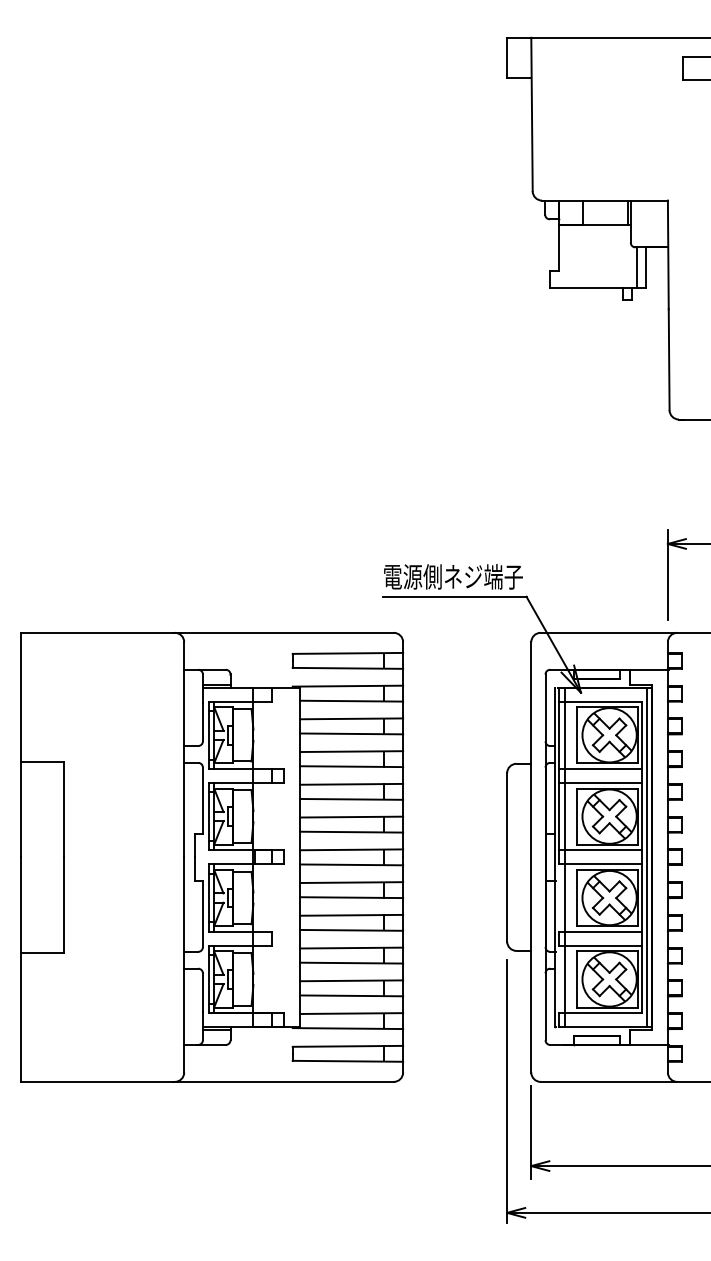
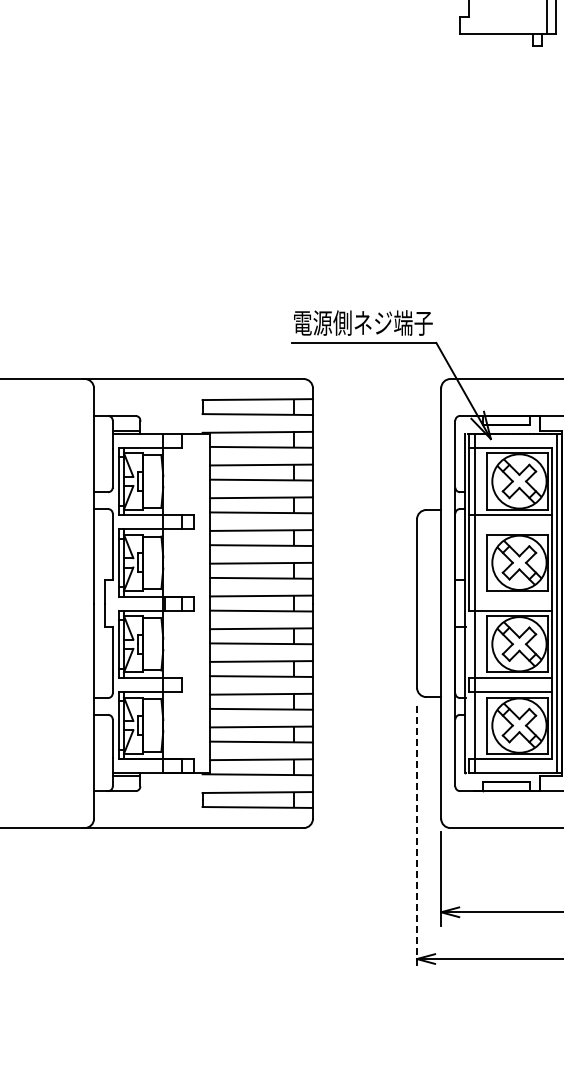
line: (600, 782) -> (510, 528), removed
line: (600, 850) -> (510, 596), removed
line: (507, 1092) -> (417, 838), solid -> dashed

